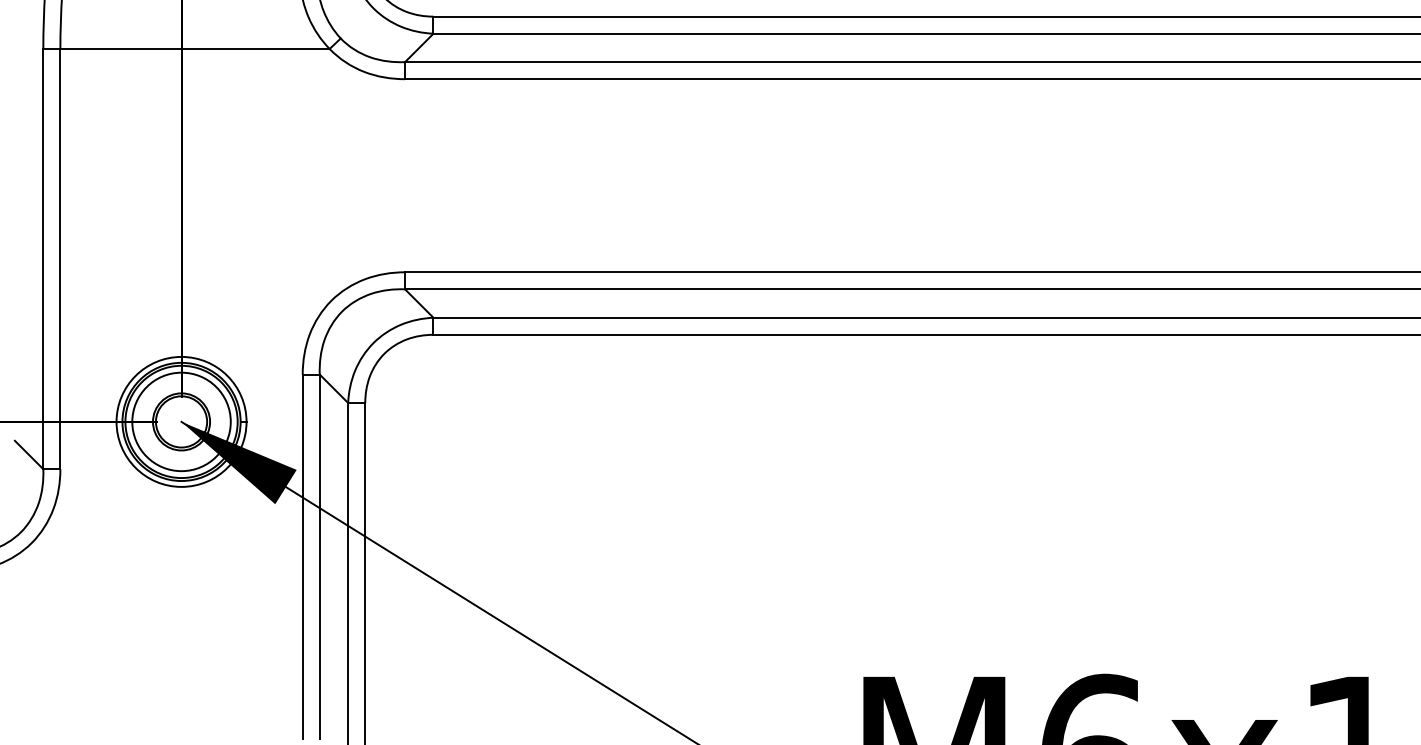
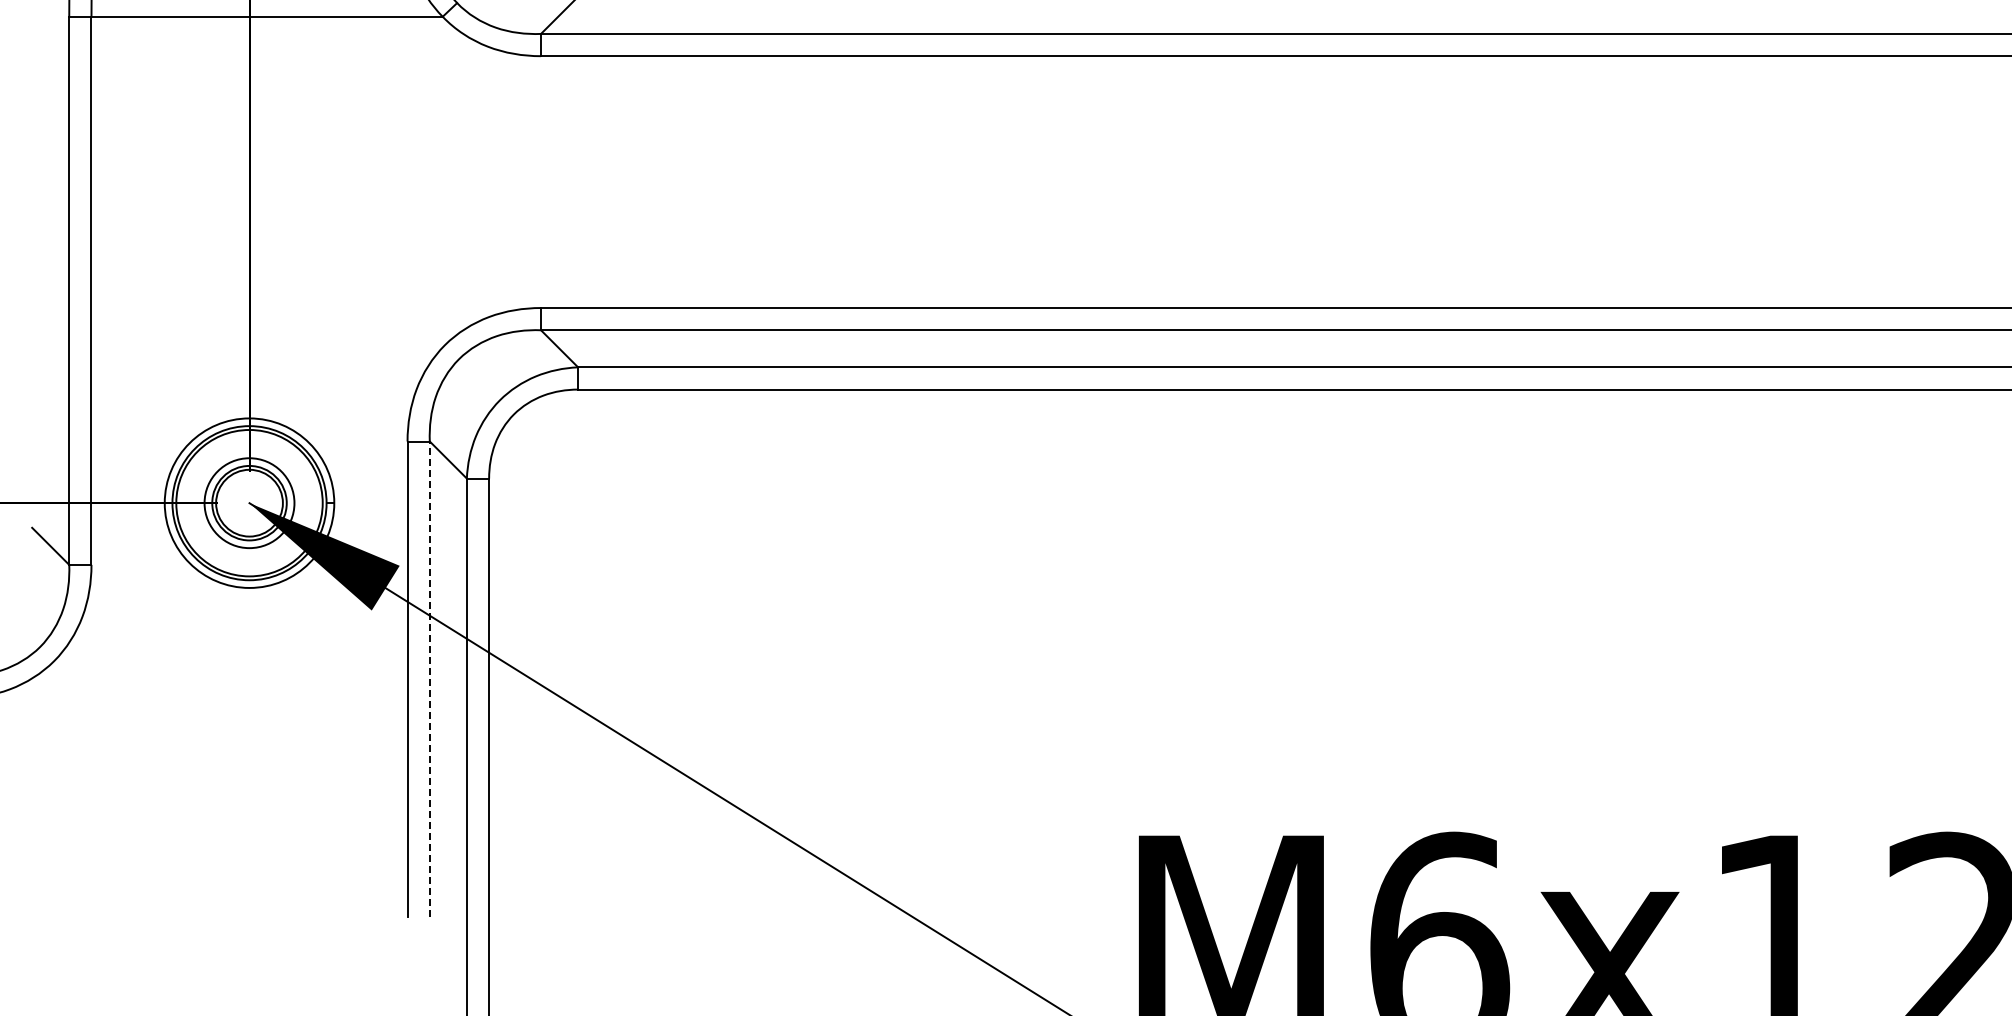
circle: (181, 421) -> (249, 502), size x0.7
line: (319, 557) -> (429, 679), solid -> dashed

